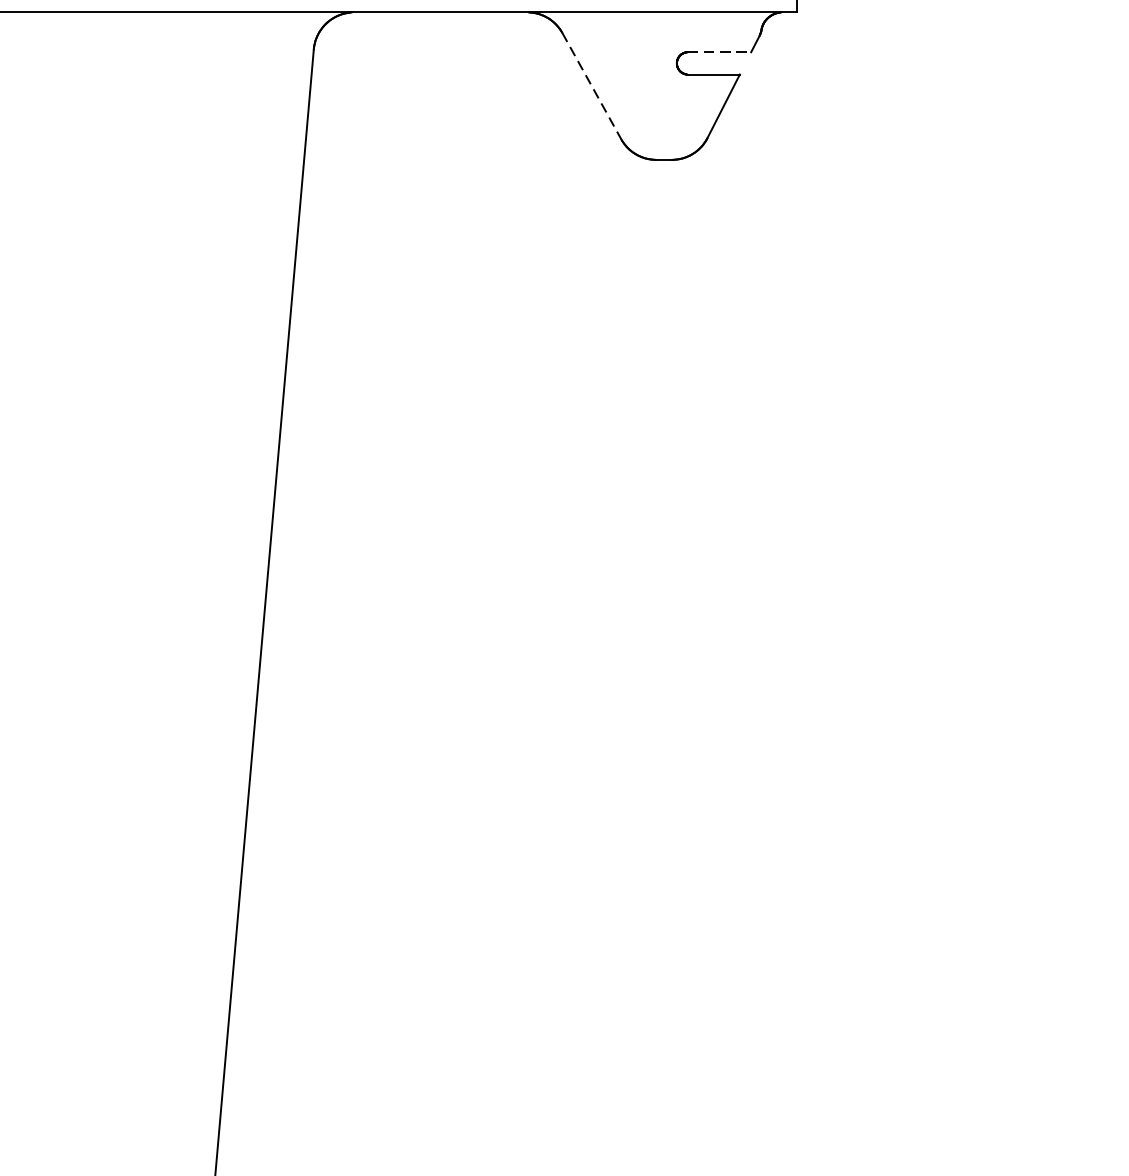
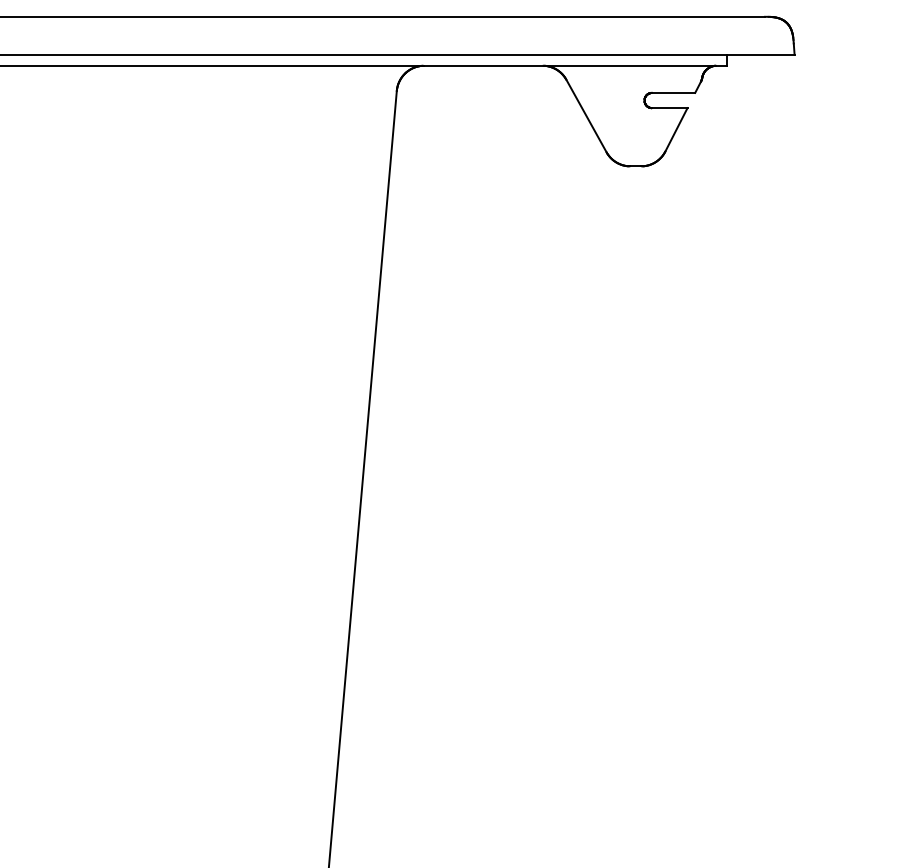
line: (719, 51) -> (673, 92), dashed -> solid
line: (591, 86) -> (586, 116), dashed -> solid

